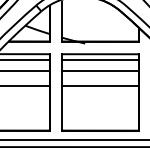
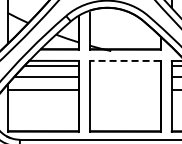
line: (99, 53) -> (124, 60), solid -> dashed
line: (100, 59) -> (125, 65), removed
line: (100, 71) -> (125, 76), removed
line: (100, 85) -> (125, 89), removed

